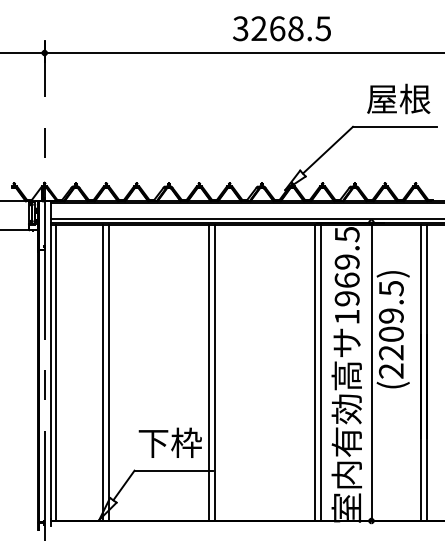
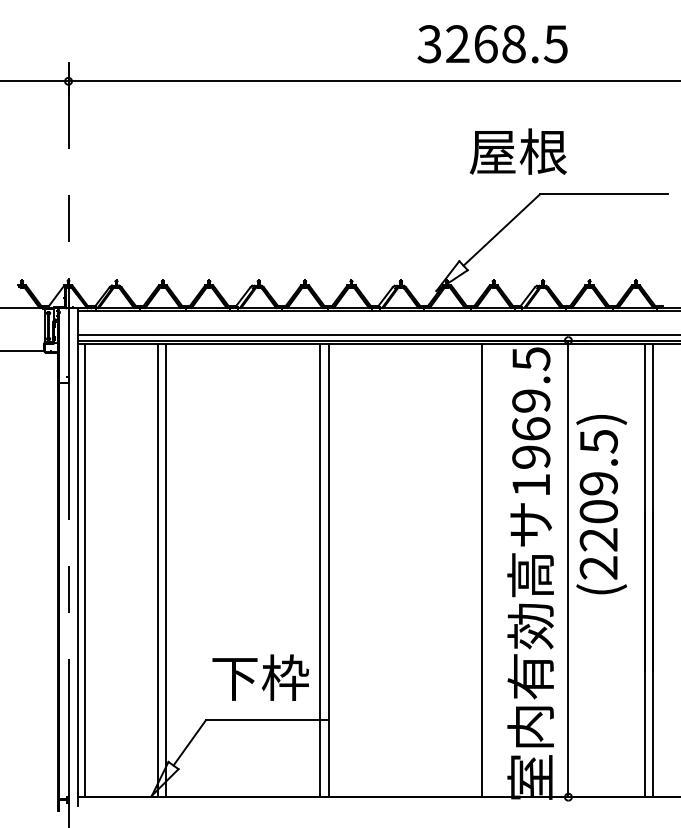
text: (281, 28) -> (491, 43), moved
text: (398, 98) -> (517, 150), moved
line: (320, 372) -> (490, 570), removed

